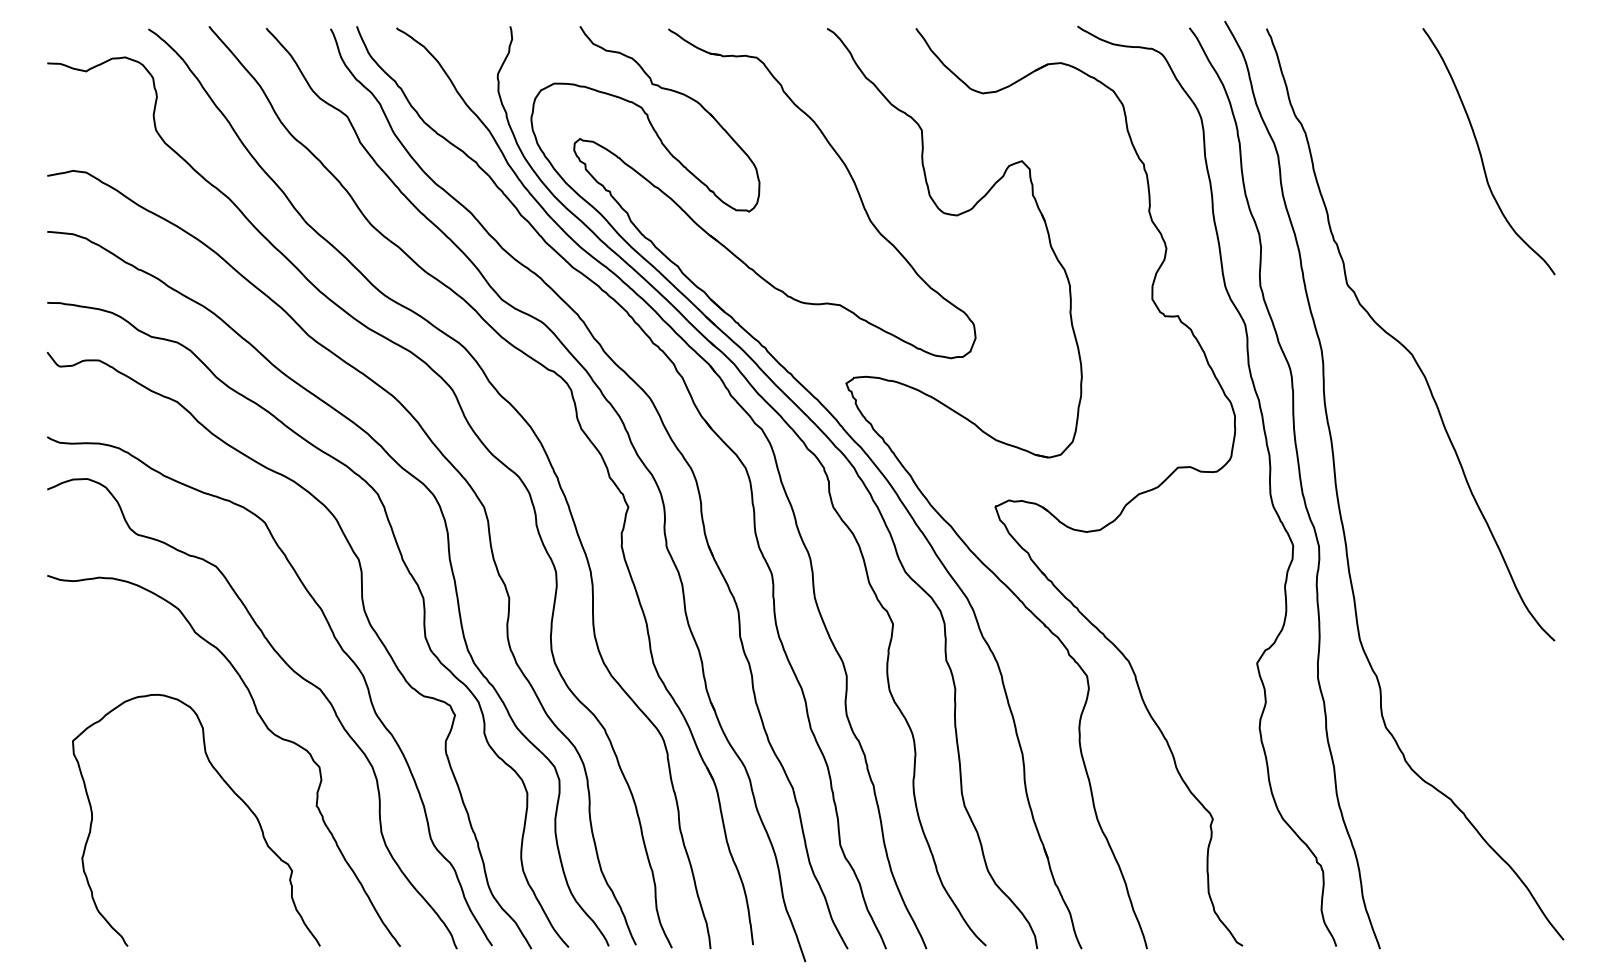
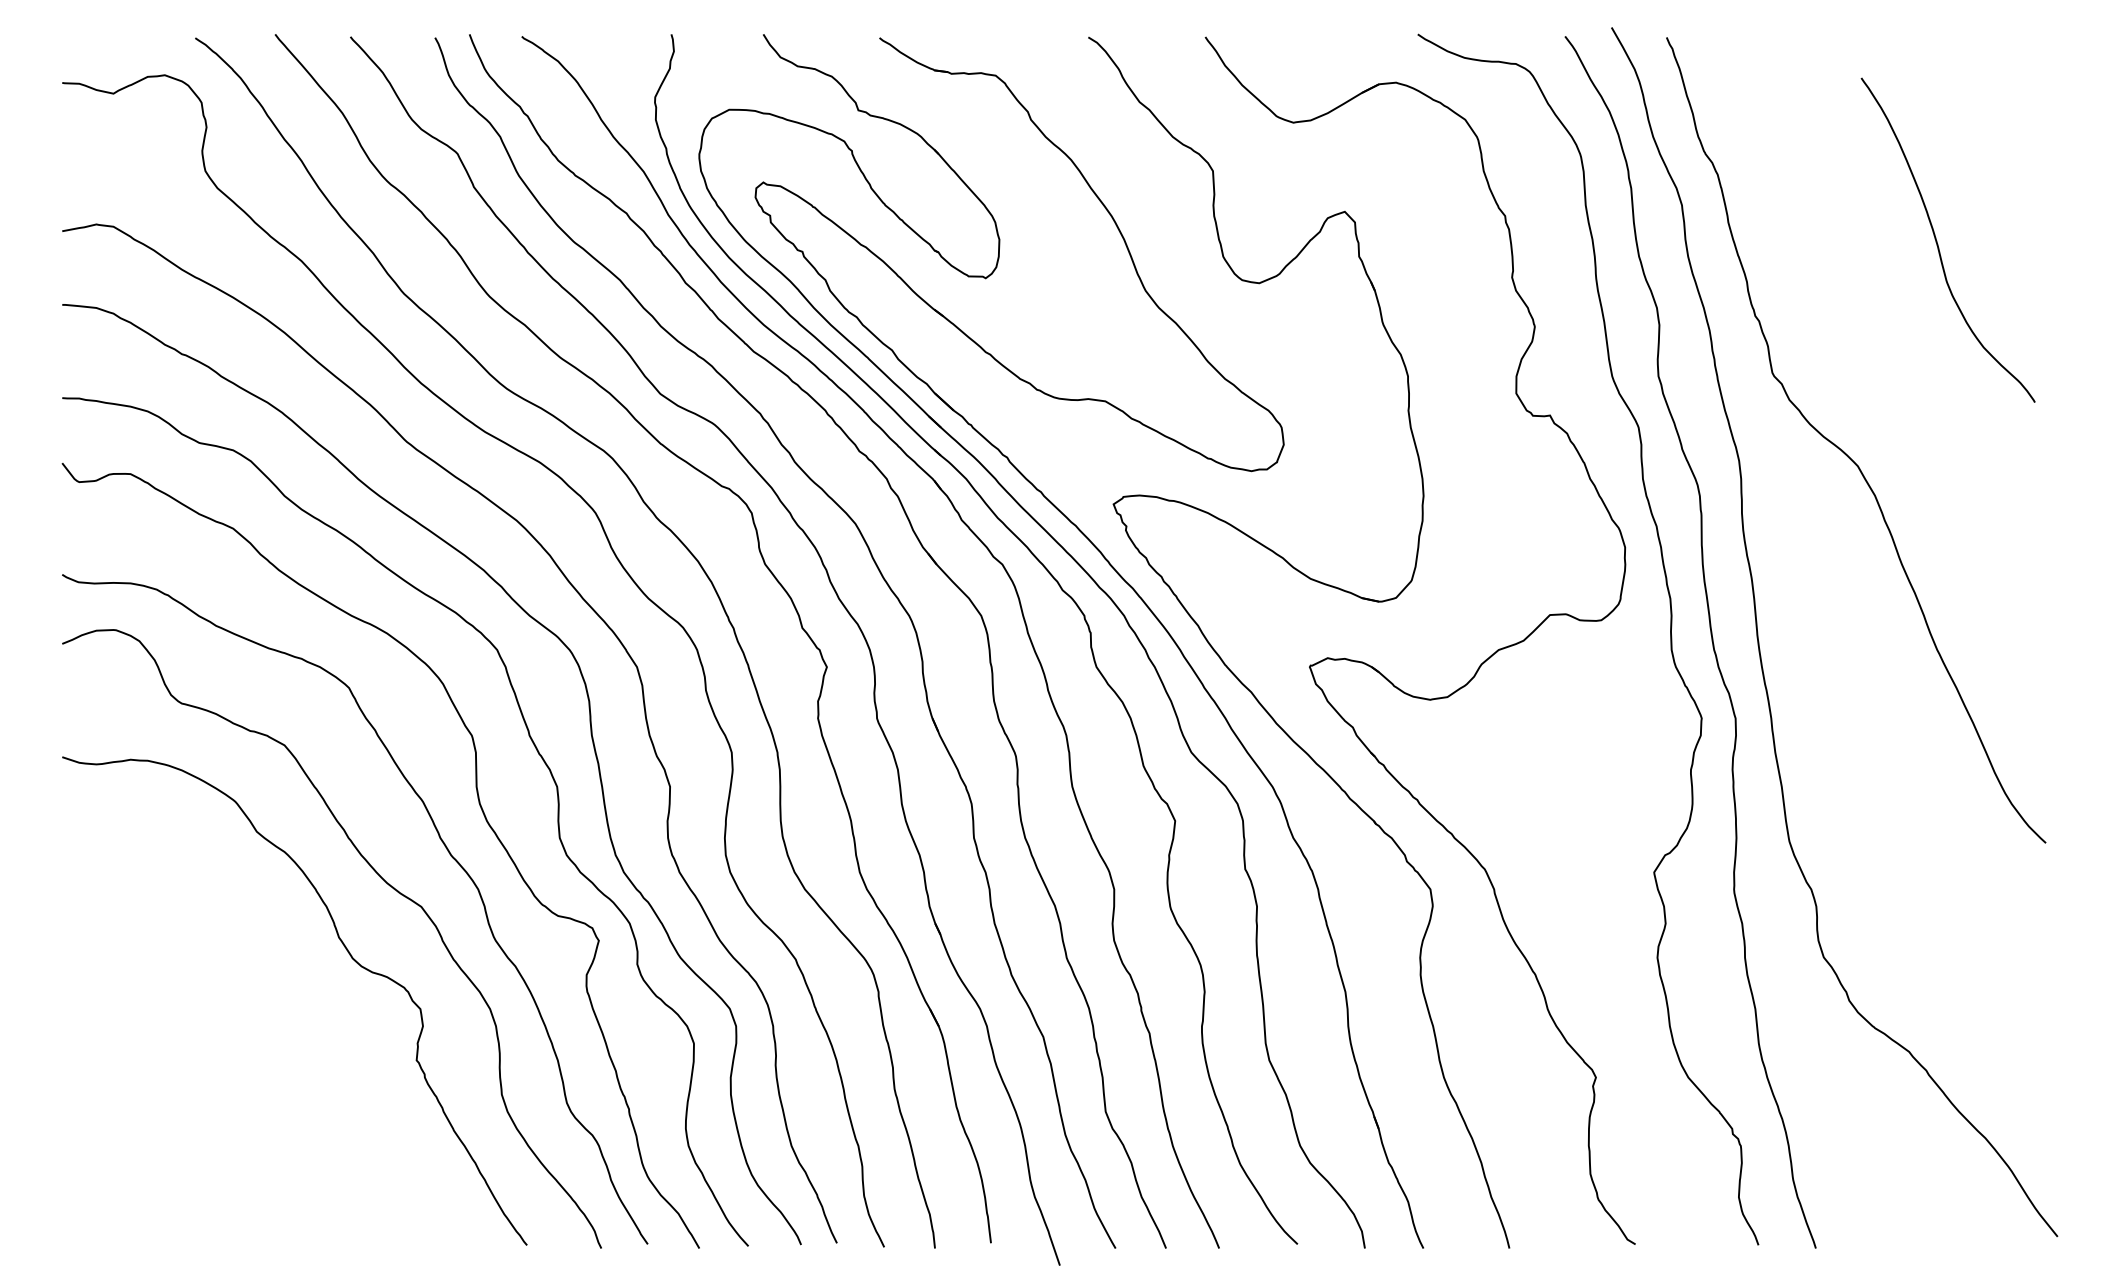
curve: (1480, 151) -> (1937, 240), moved
curve: (230, 789) -> (303, 1038), removed

